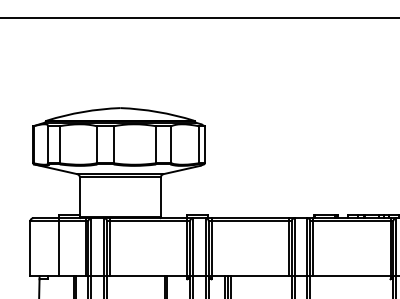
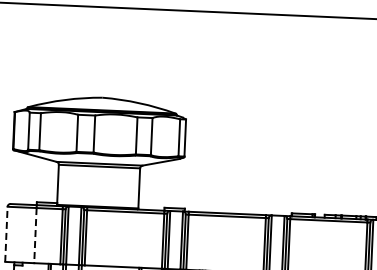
line: (30, 248) -> (6, 234), solid -> dashed
line: (59, 248) -> (35, 235), solid -> dashed

